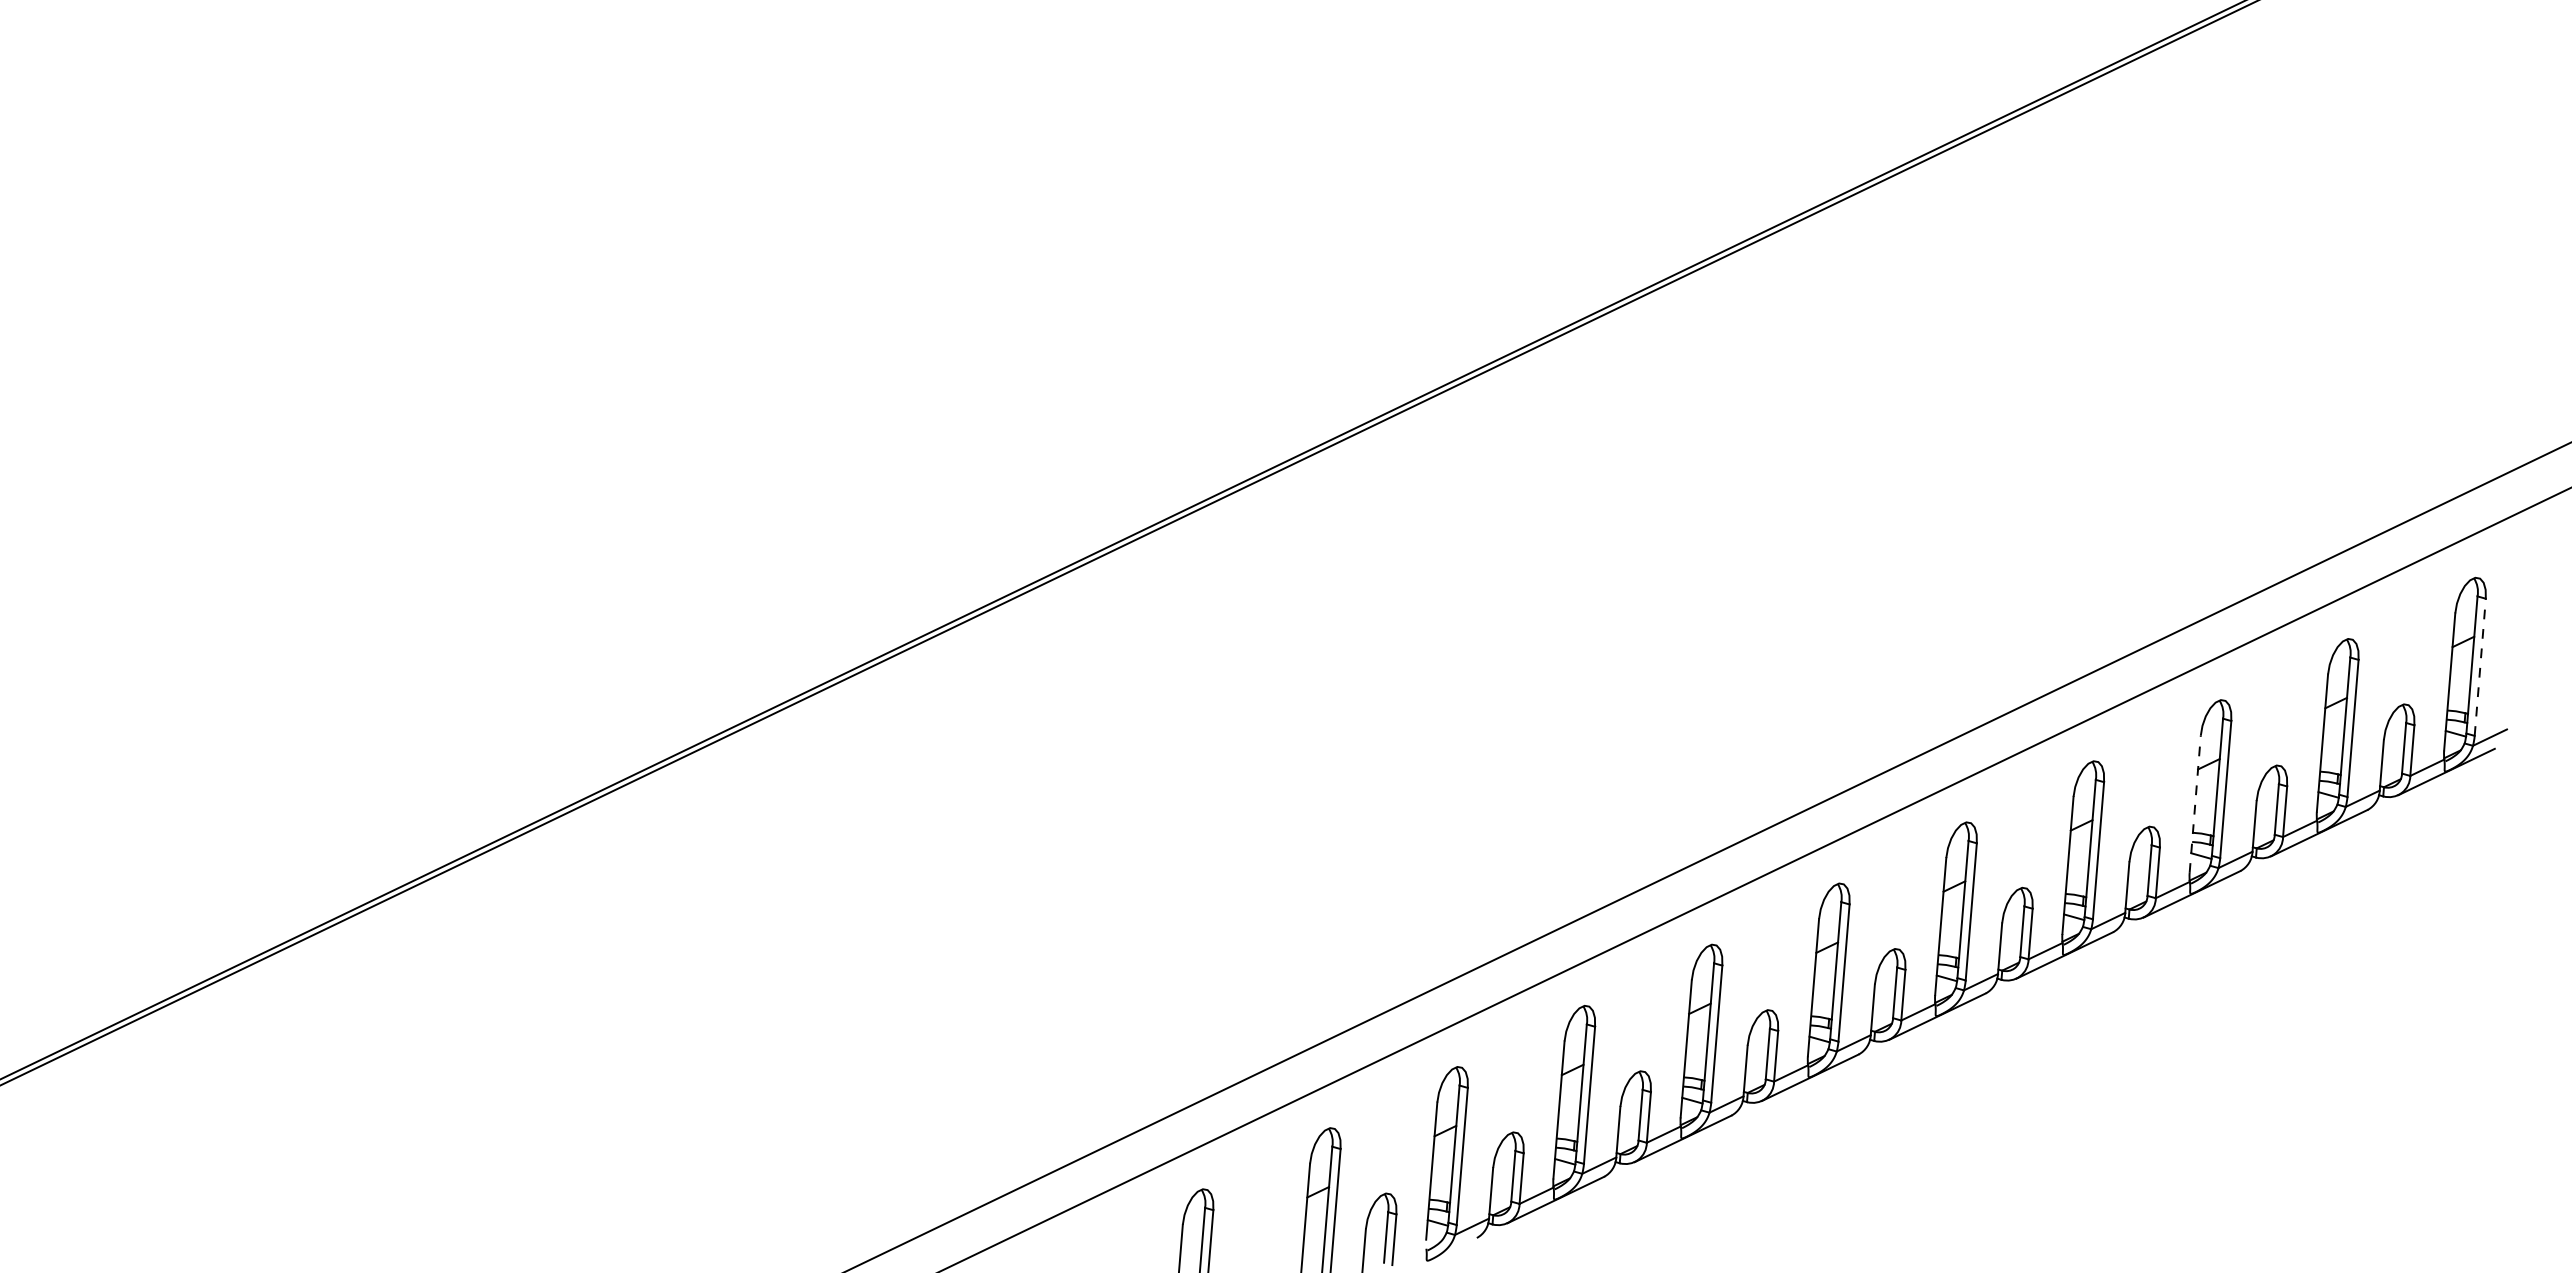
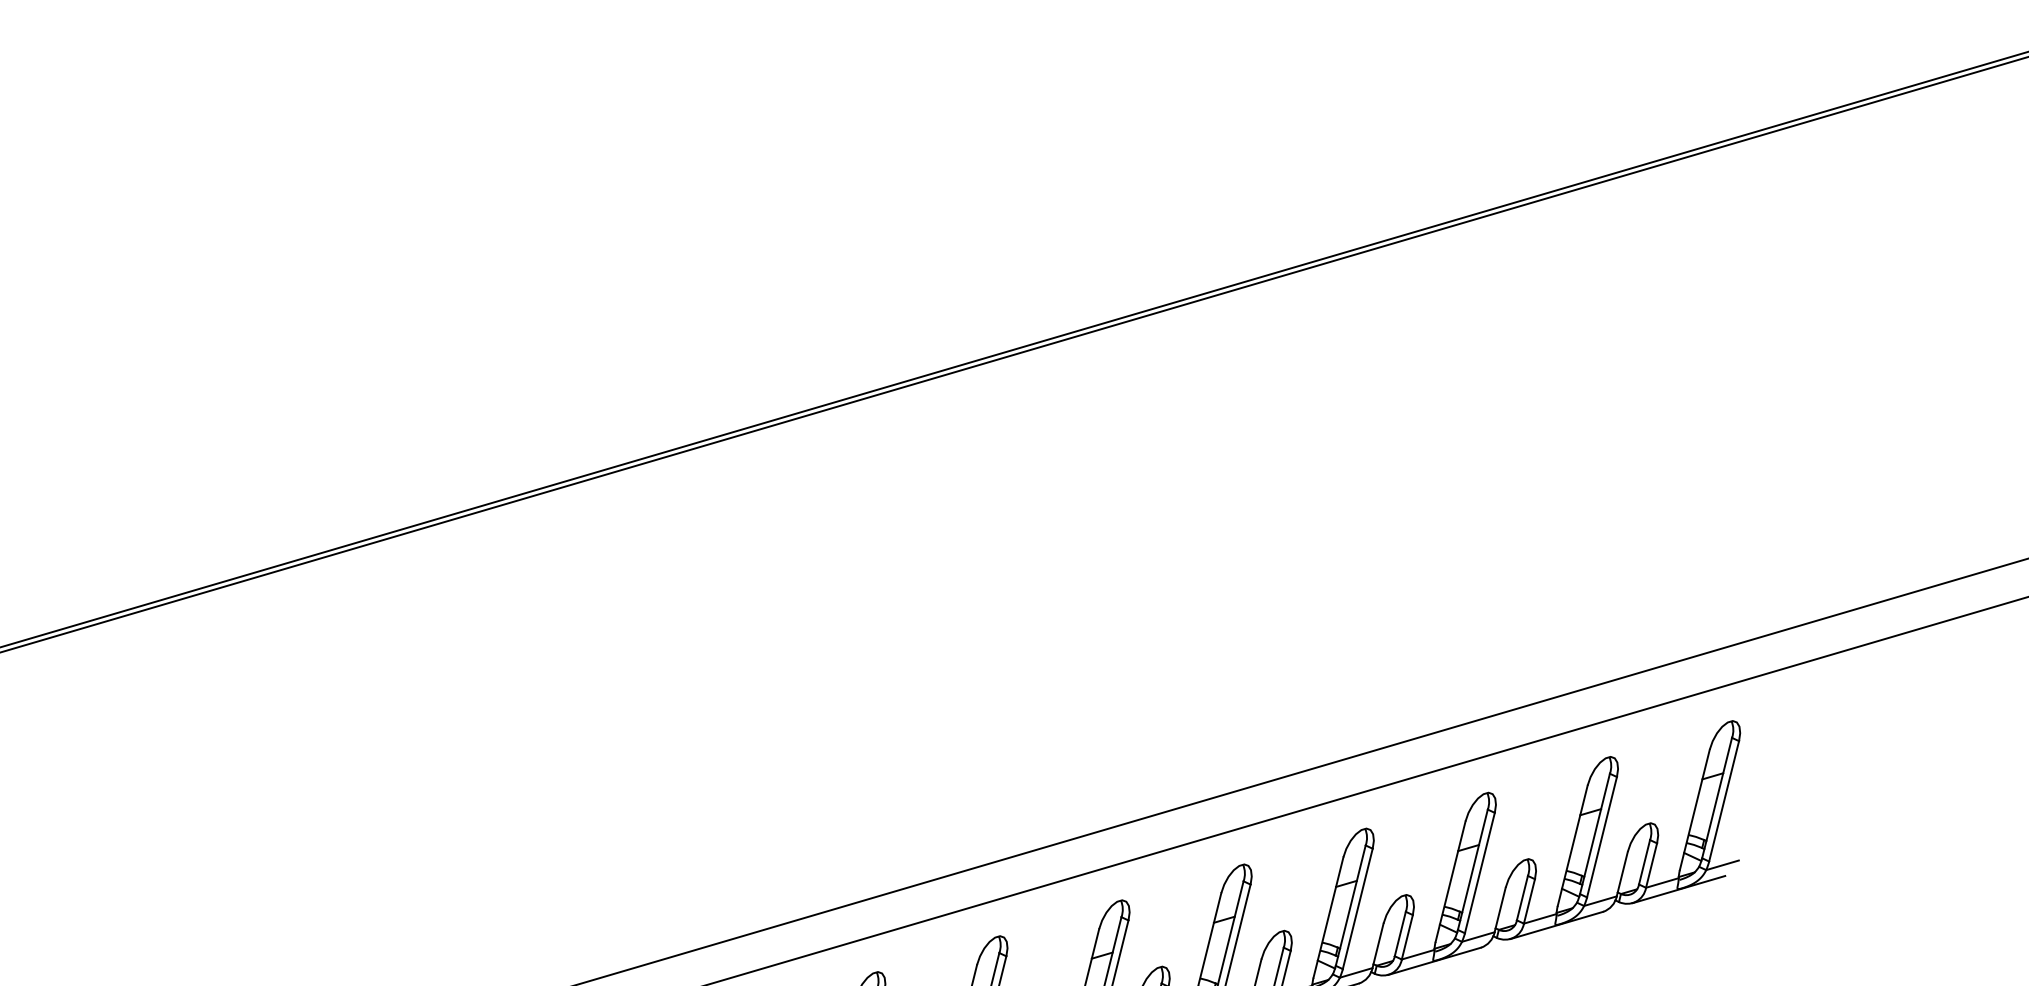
line: (2480, 667) -> (1724, 801), dashed -> solid
line: (2195, 804) -> (1450, 881), dashed -> solid

